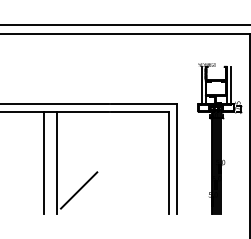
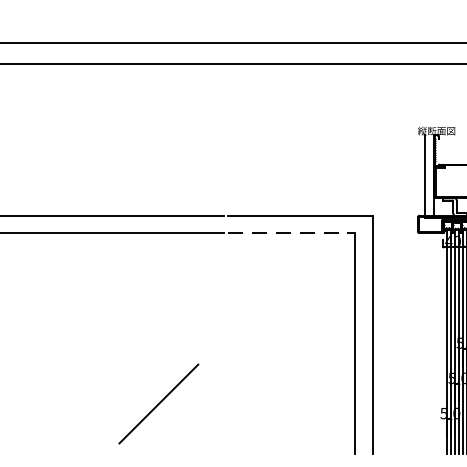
line: (140, 111) -> (292, 232), solid -> dashed
line: (44, 162) -> (83, 343), removed
line: (57, 162) -> (111, 343), removed

